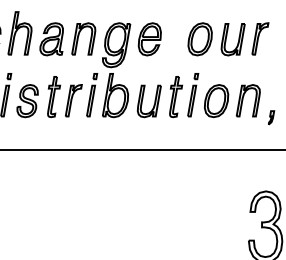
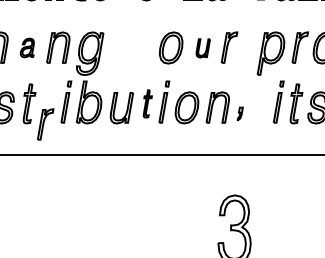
part: (51, 38) -> (27, 47), size x0.6
part: (148, 38) -> (121, 47), removed
part: (233, 39) -> (203, 48), size x0.6
part: (175, 96) -> (147, 103), size x0.7
part: (73, 100) -> (45, 124), moved
part: (270, 117) -> (239, 113), moved

